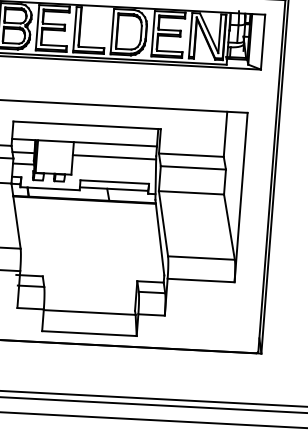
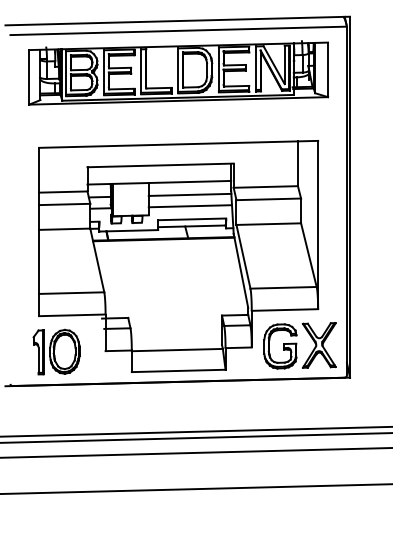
line: (114, 169) -> (190, 206), added
part: (213, 317) -> (299, 345), added

